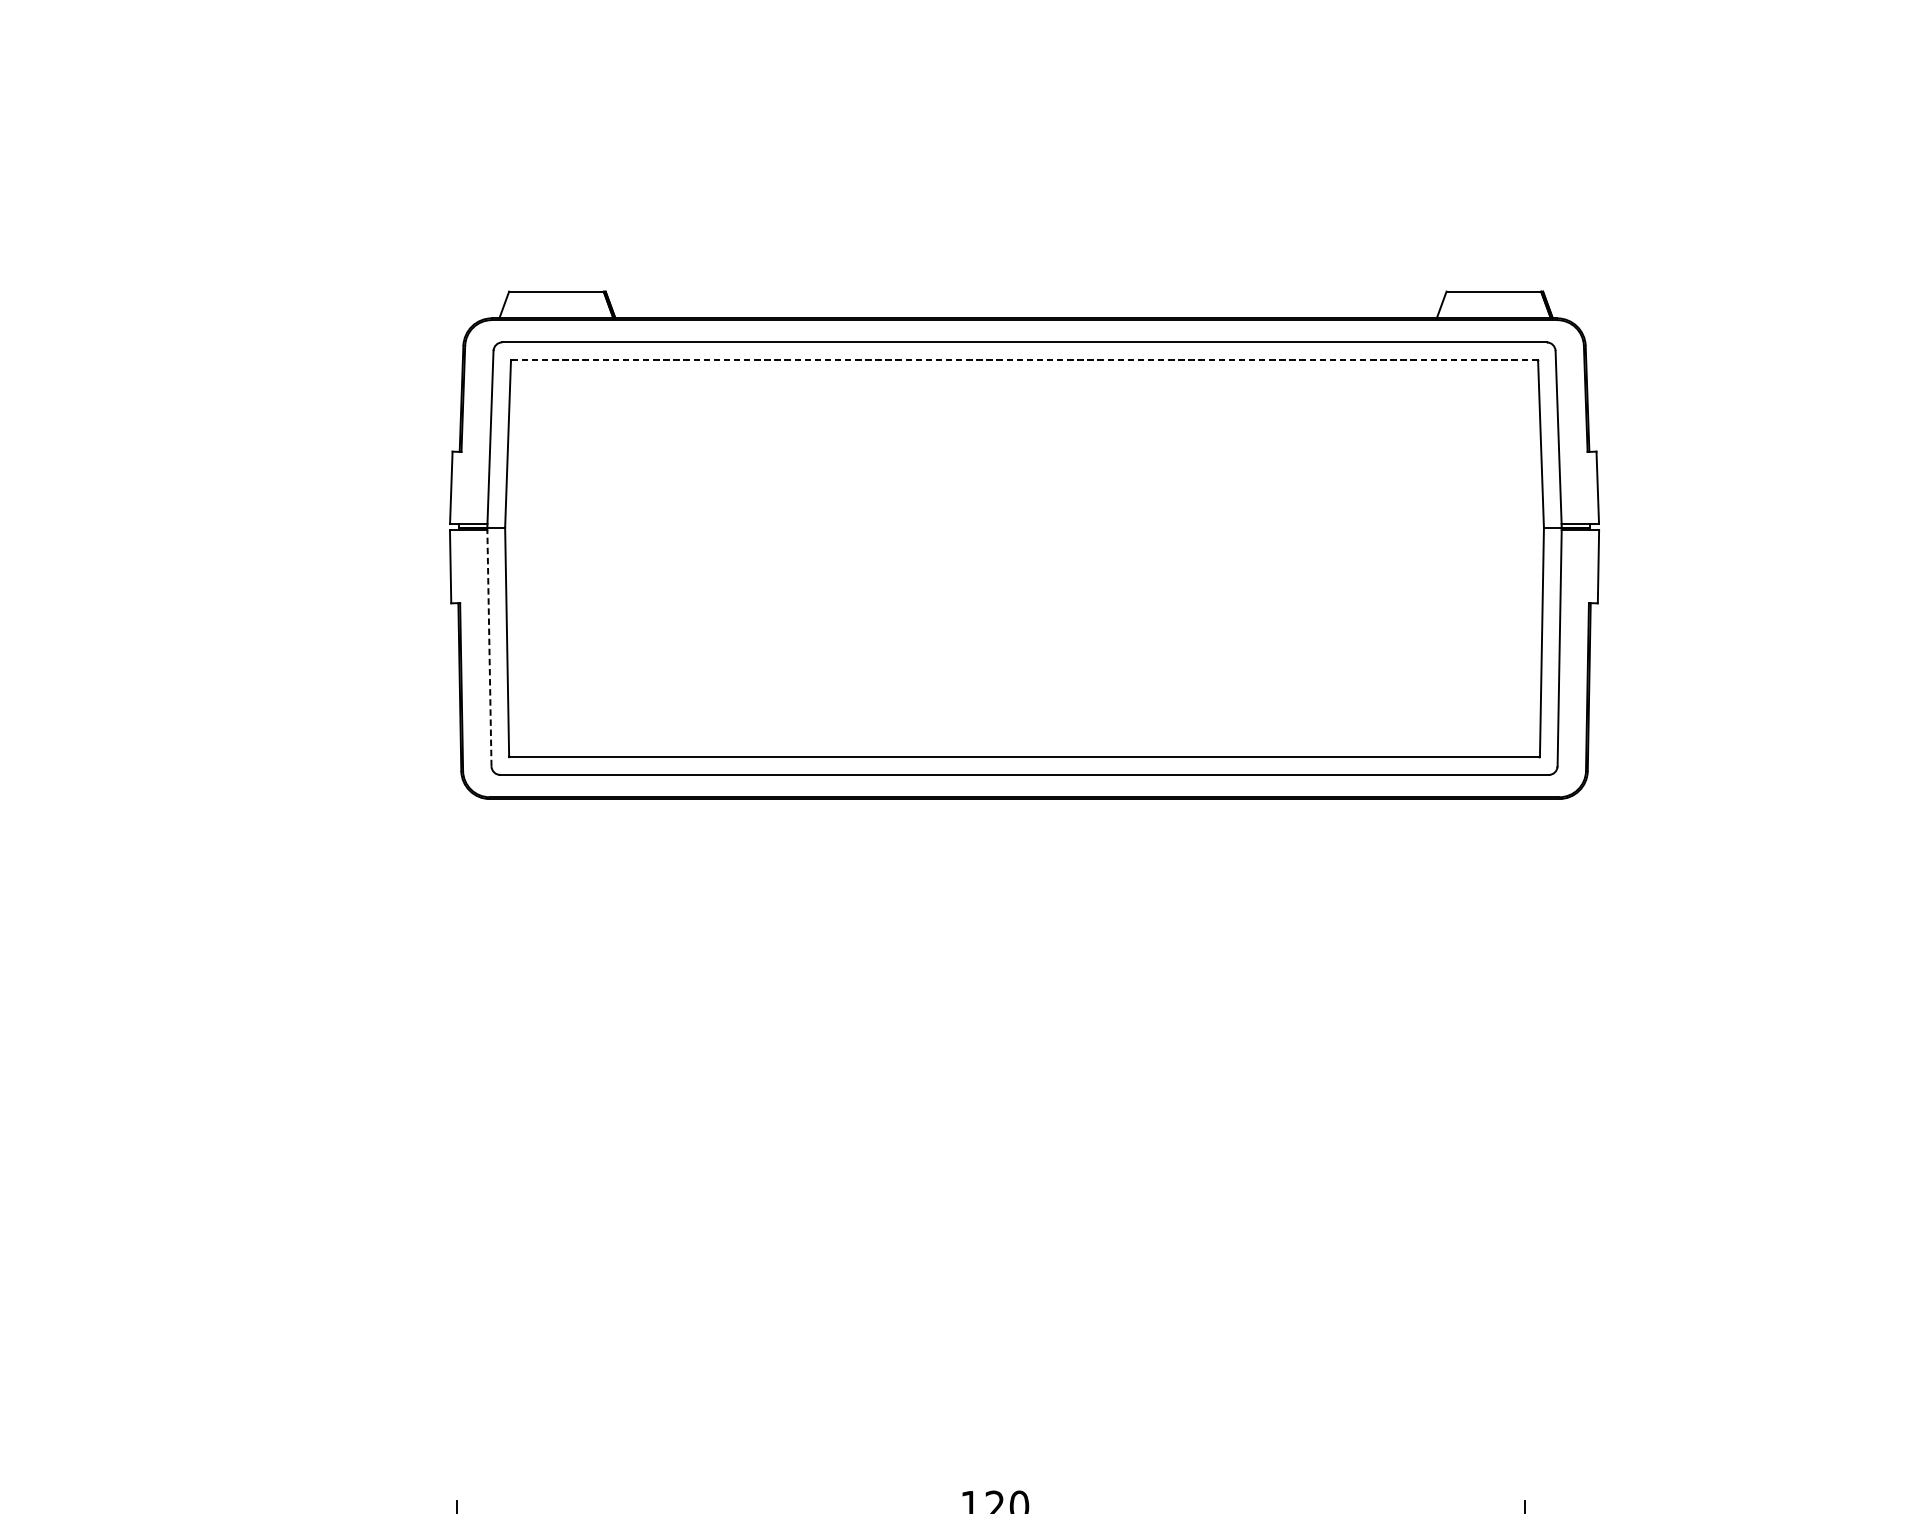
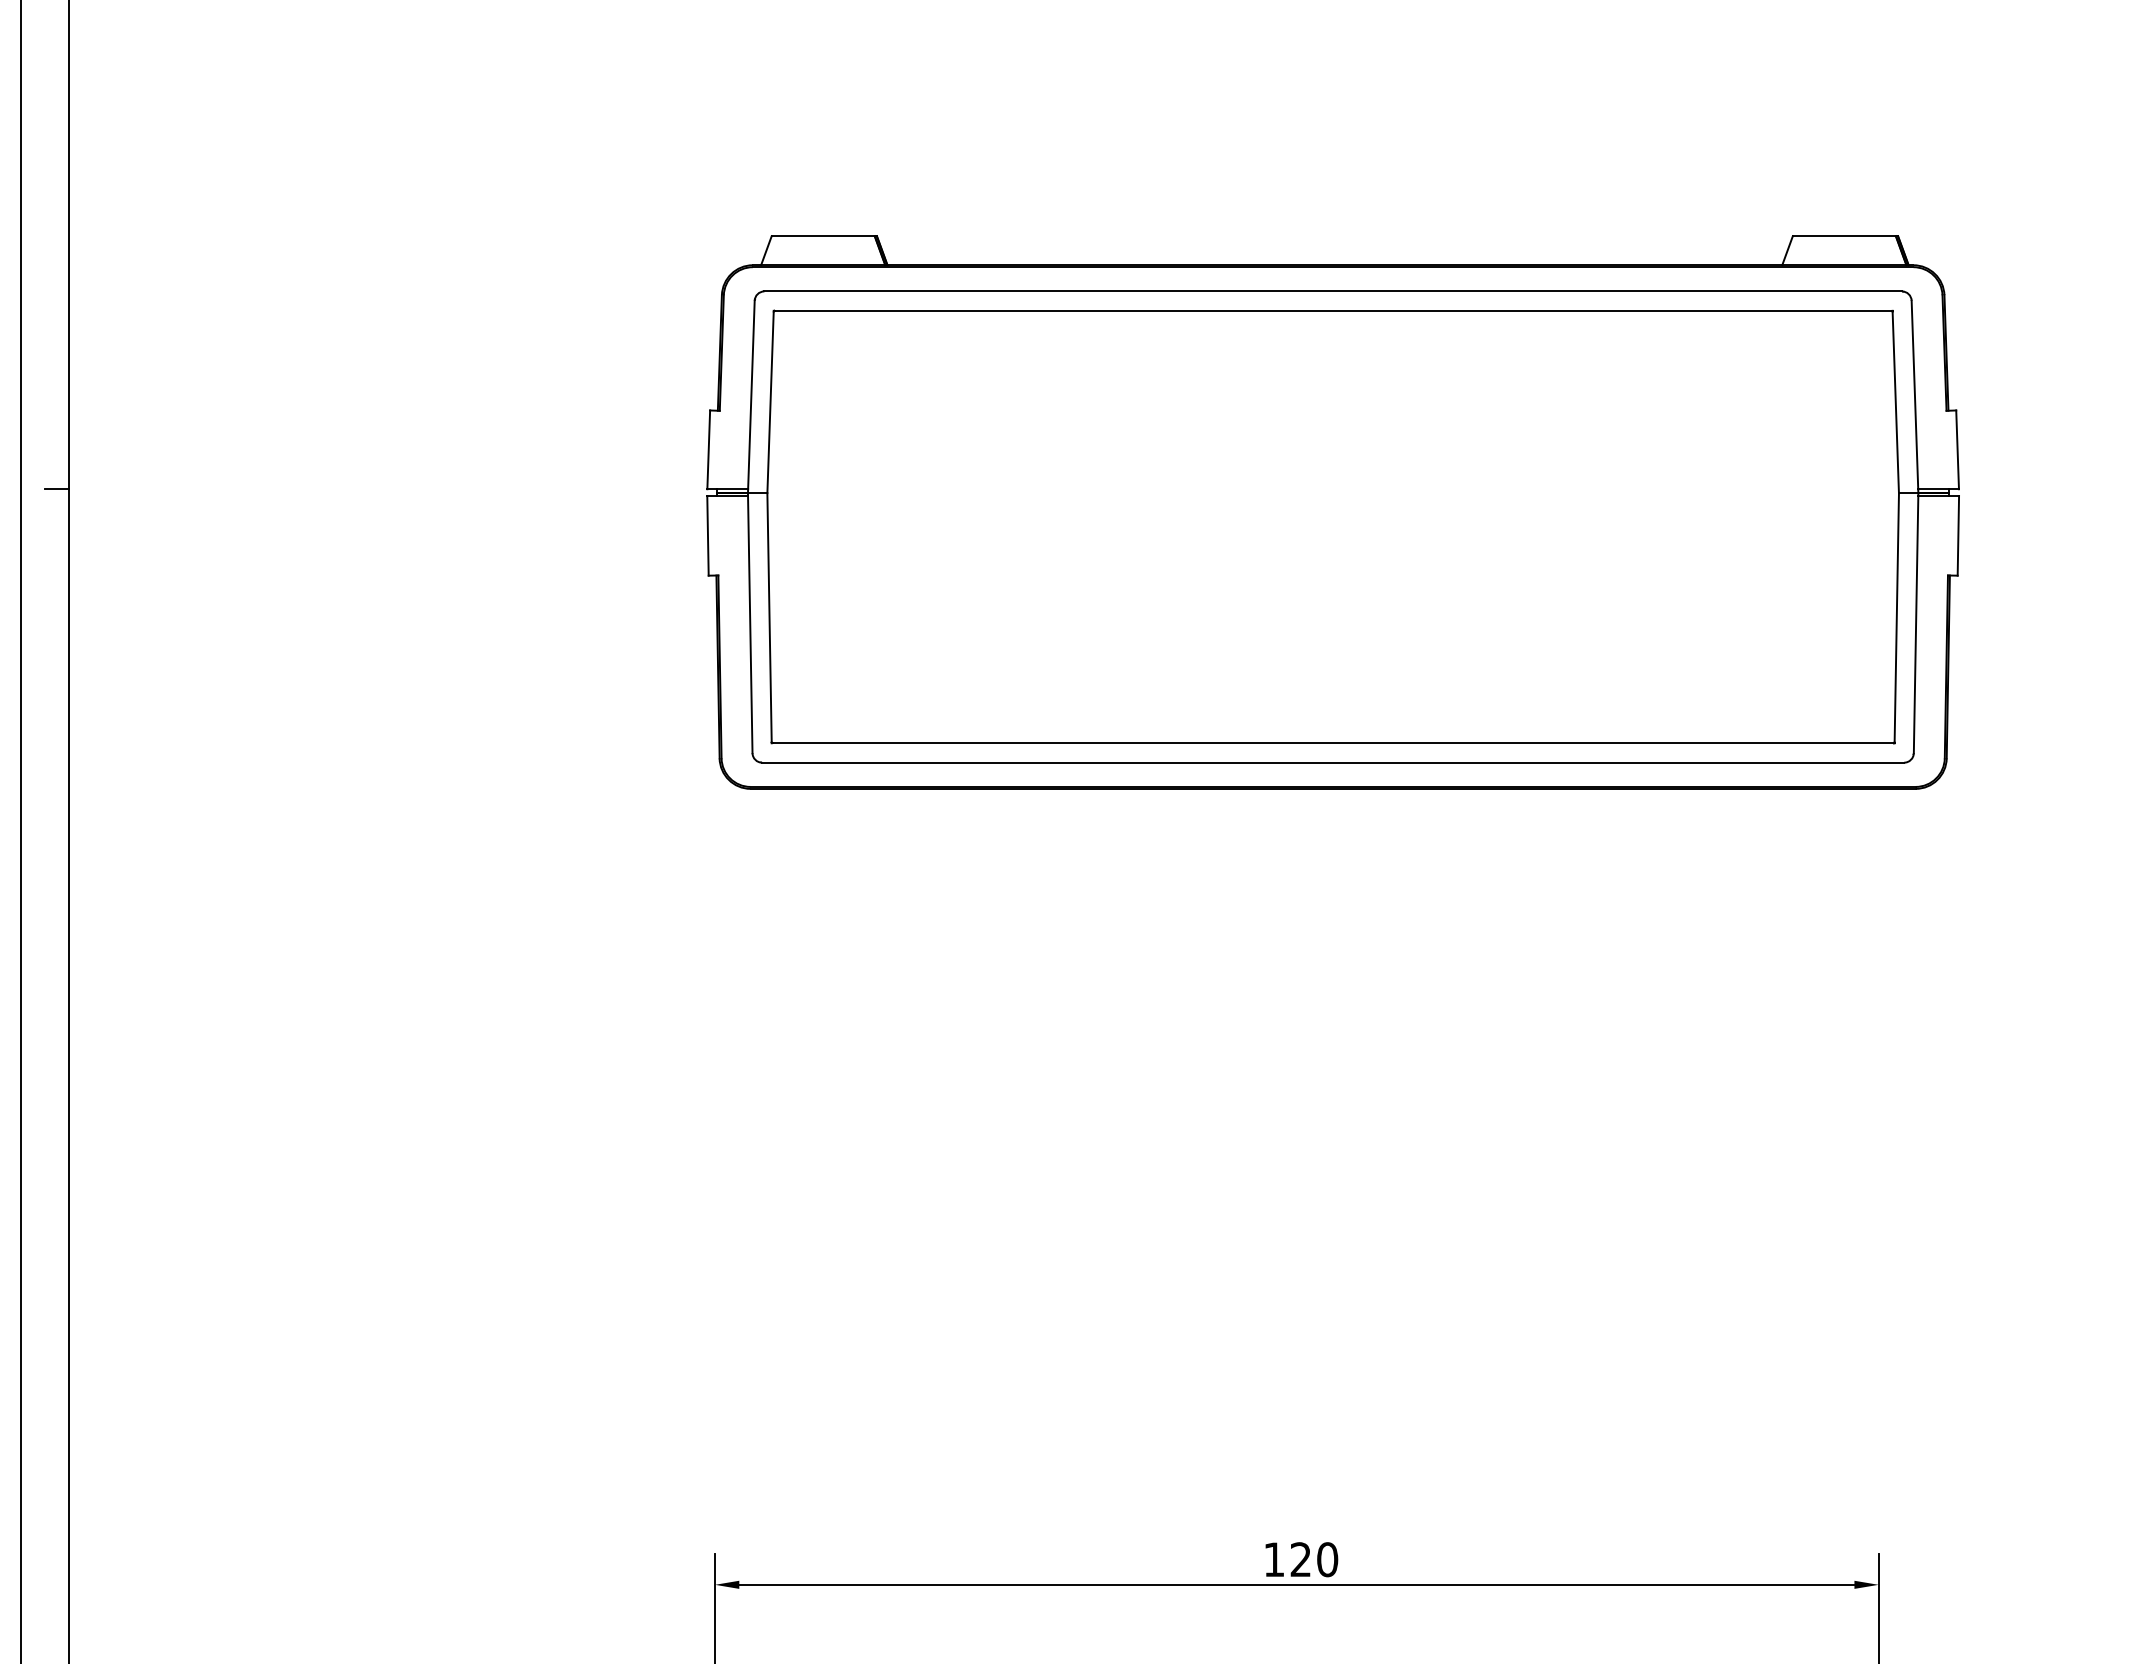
line: (1024, 359) -> (1333, 310), dashed -> solid
line: (489, 648) -> (750, 624), dashed -> solid

